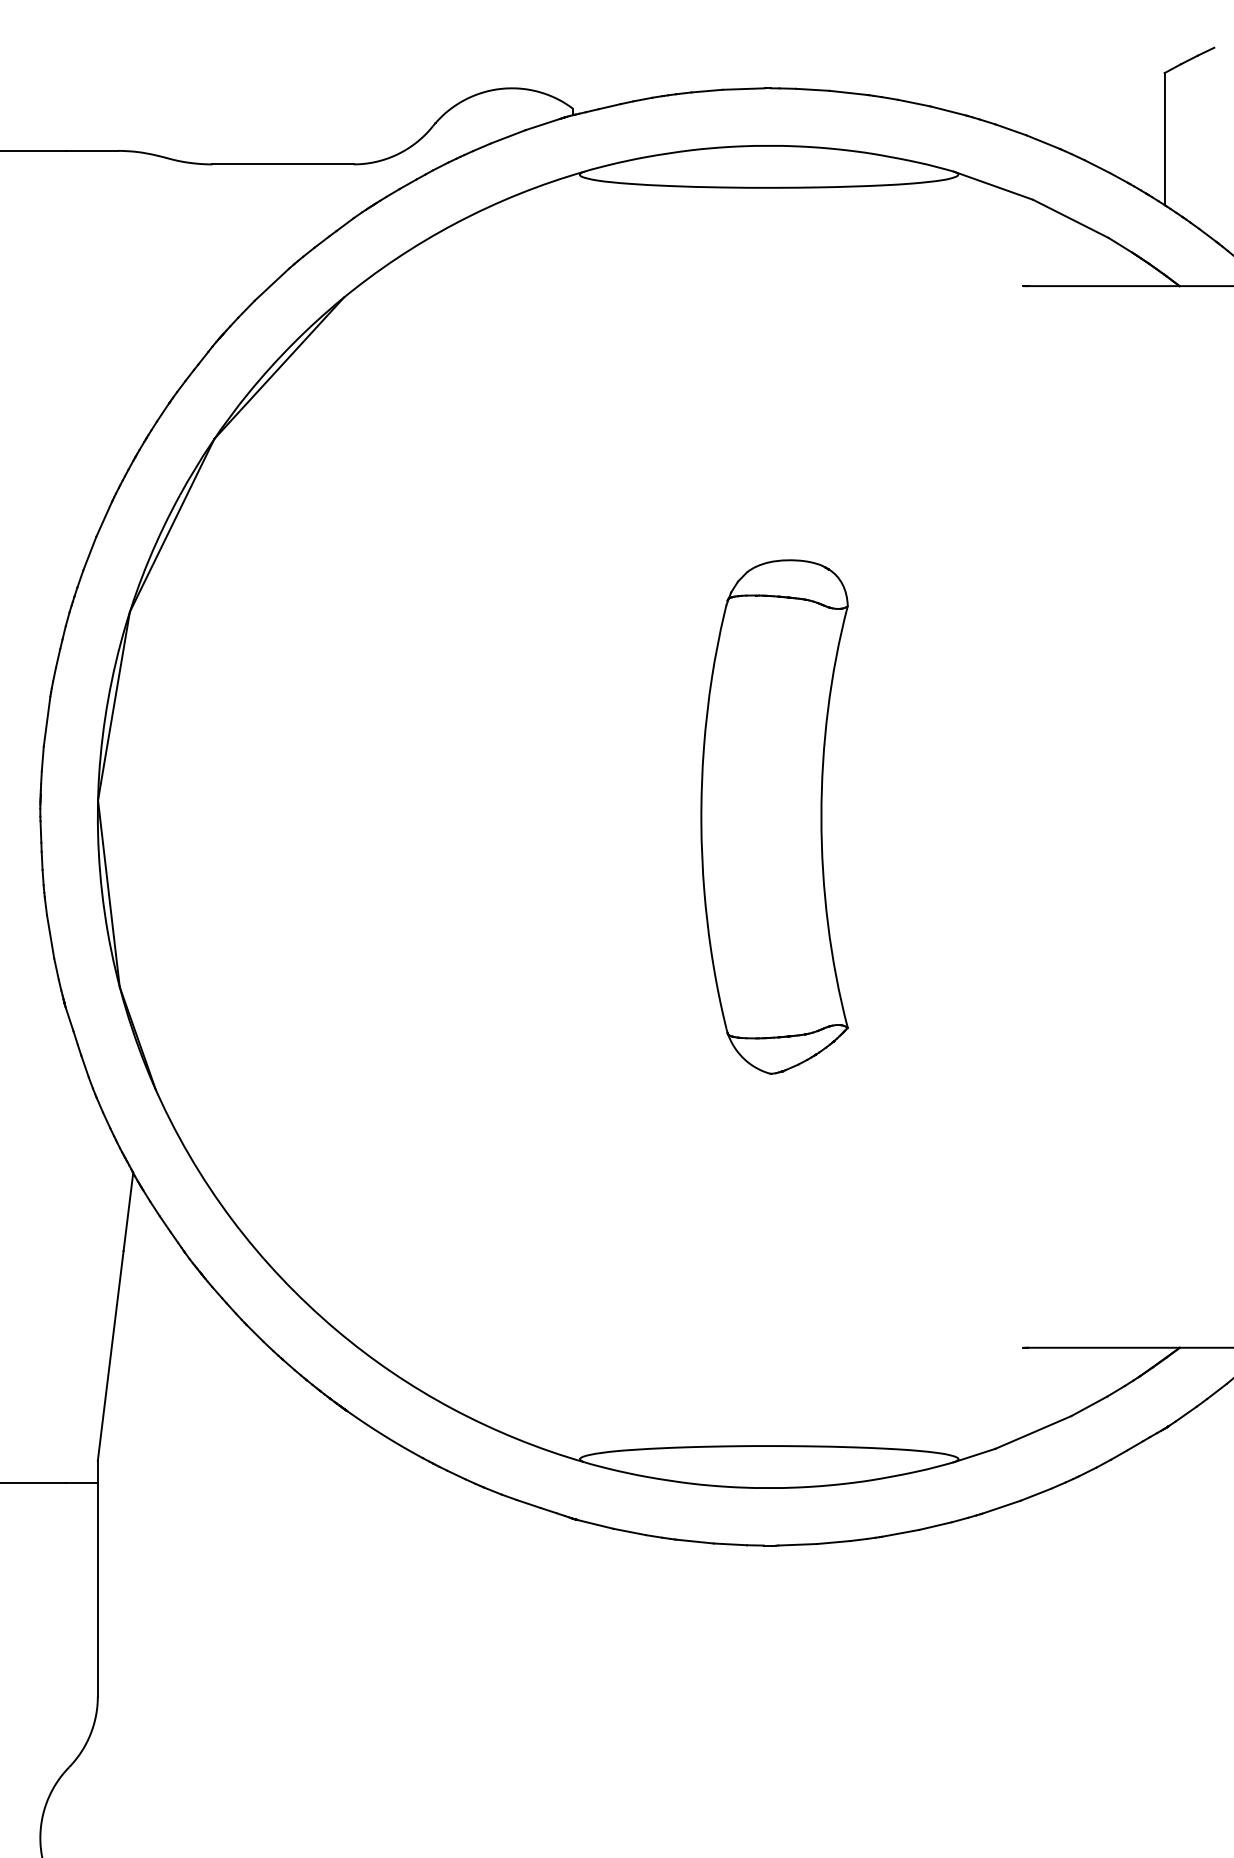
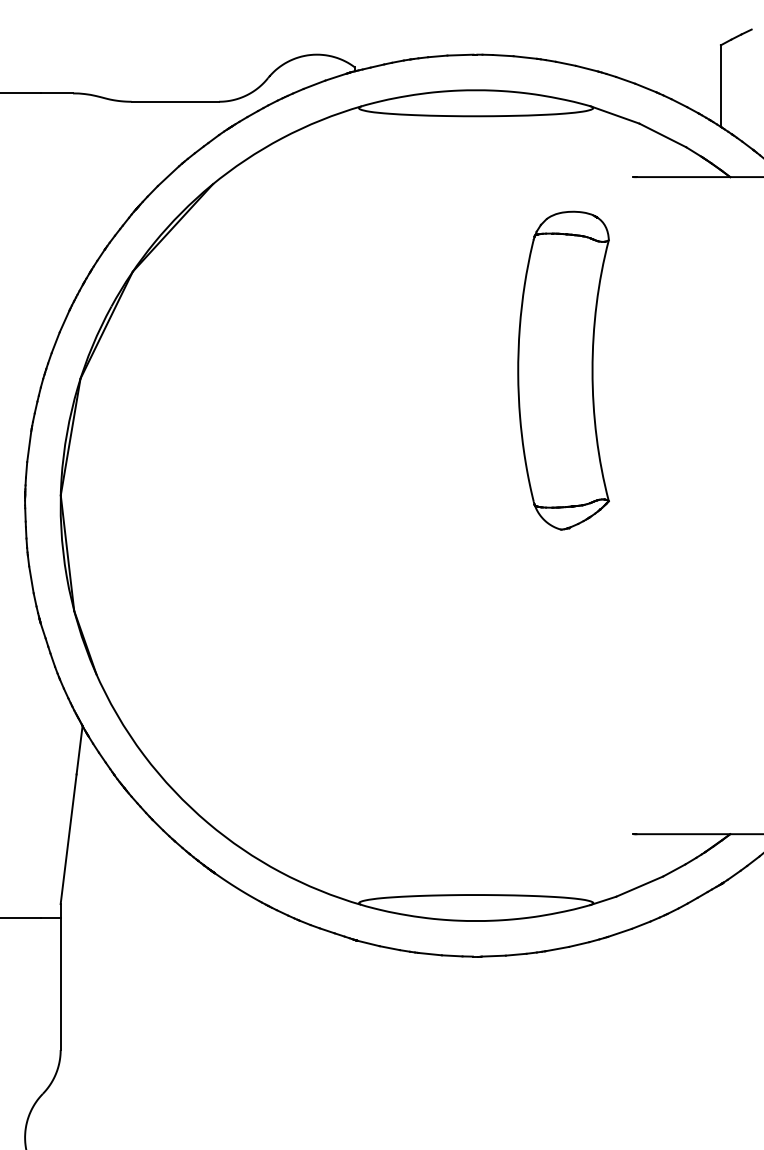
part: (774, 816) -> (563, 370), moved

